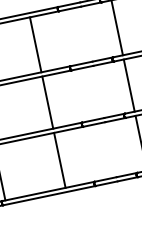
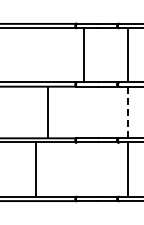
line: (35, 45) -> (83, 55), moved
line: (129, 85) -> (128, 112), solid -> dashed
line: (59, 160) -> (35, 169), moved

